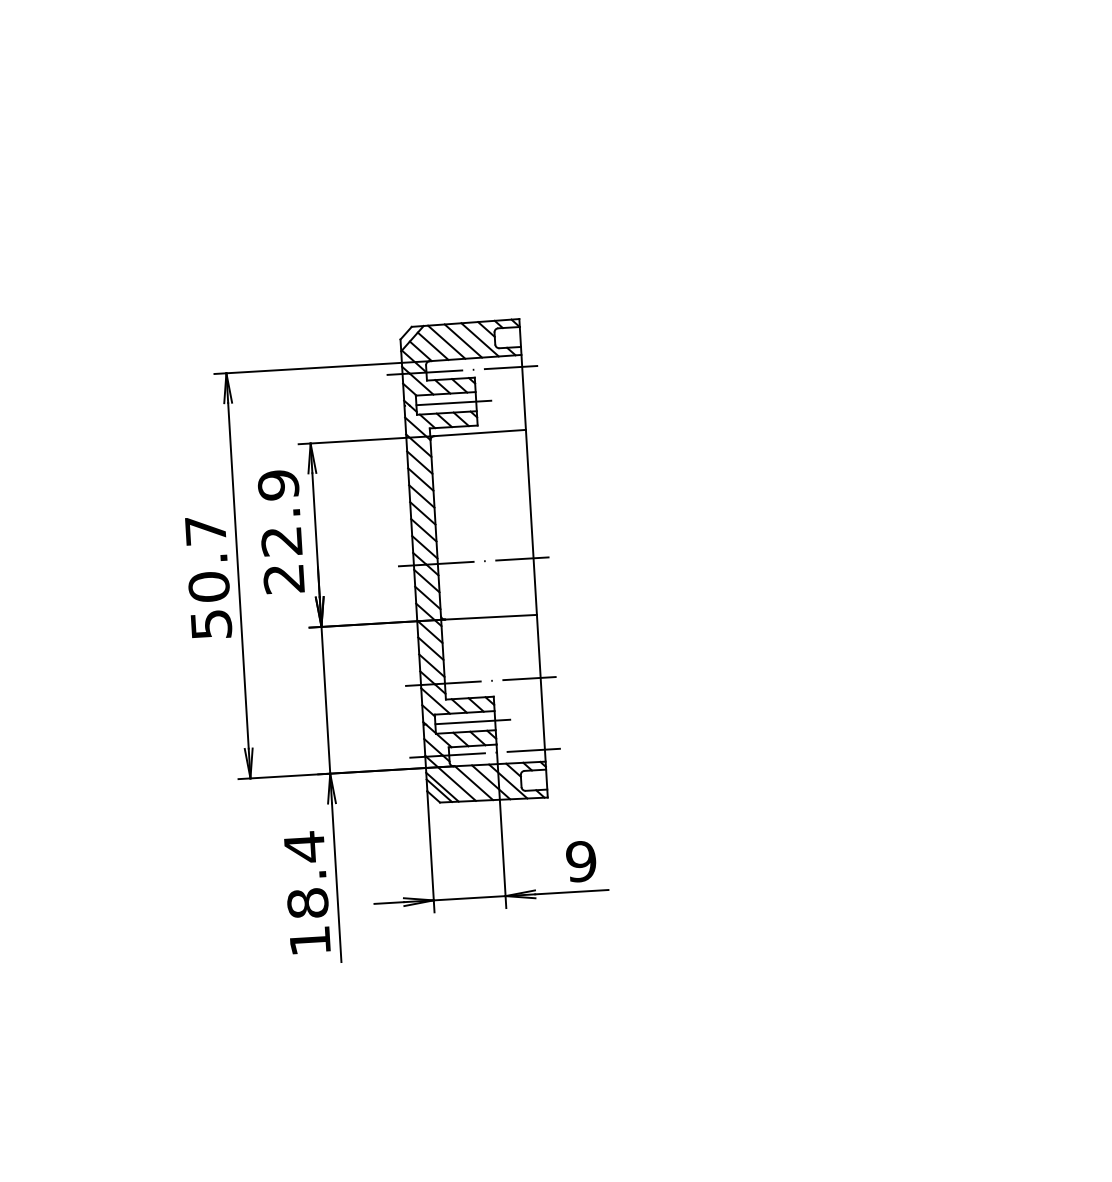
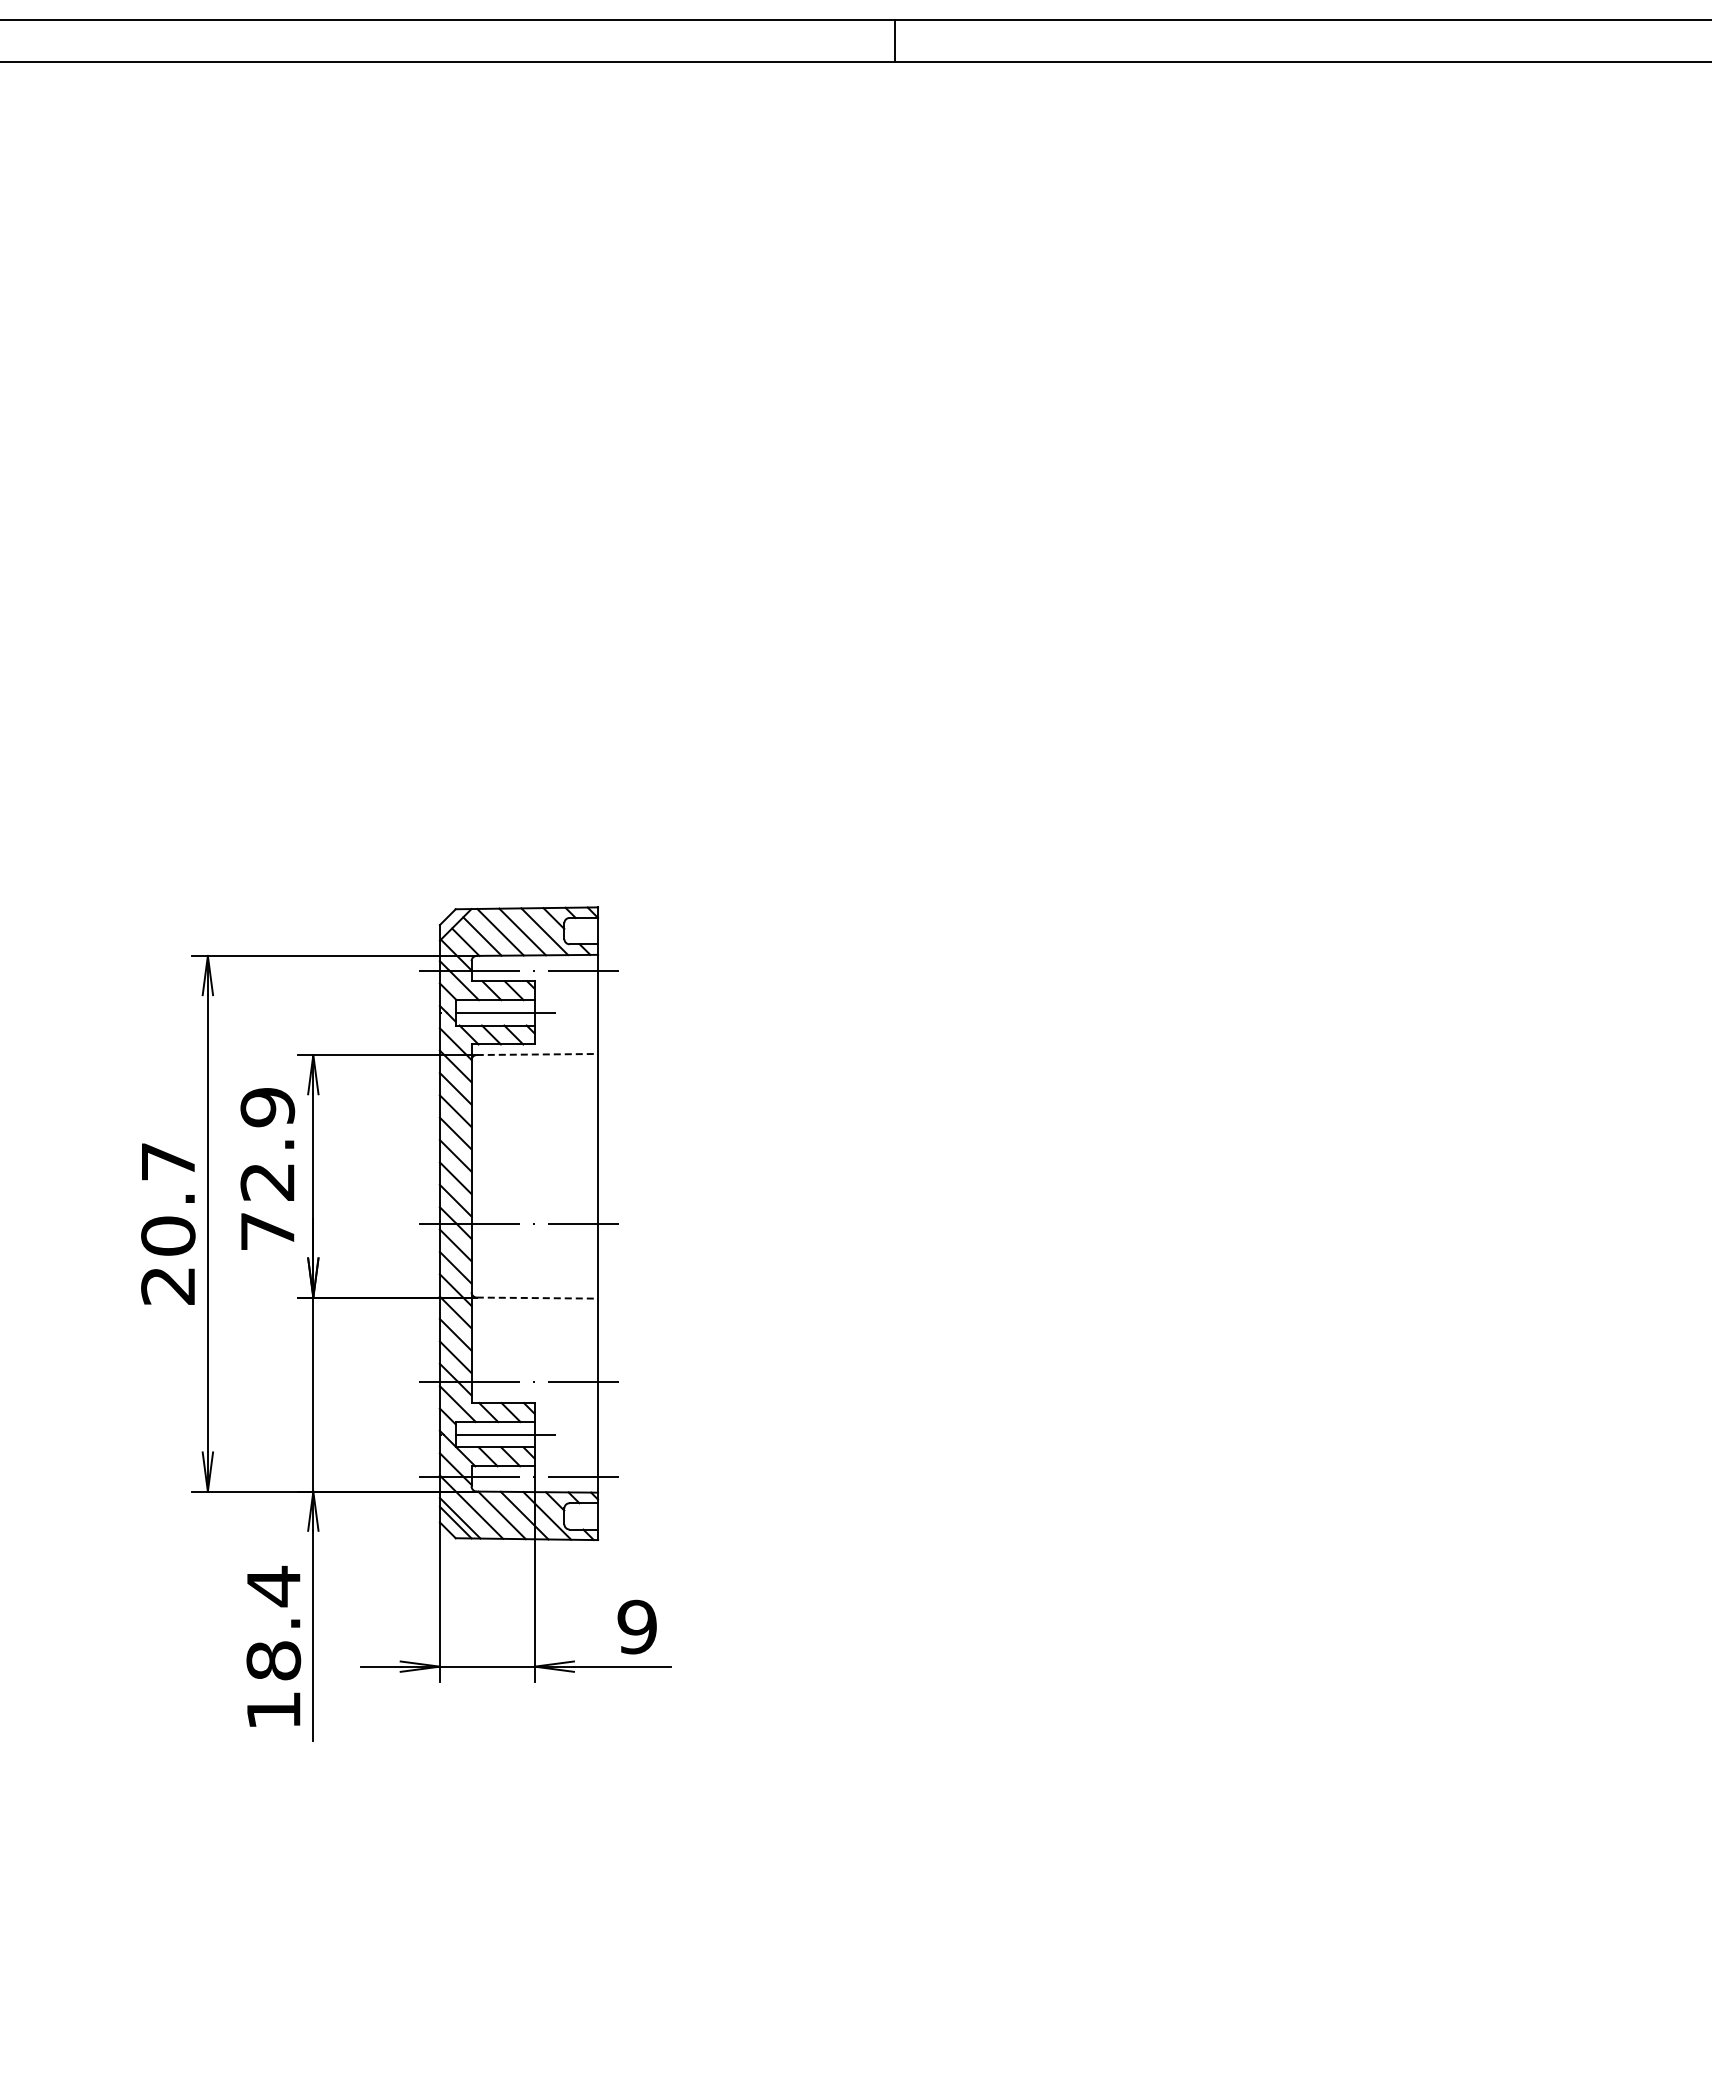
line: (480, 433) -> (537, 1054), solid -> dashed
text: (283, 579) -> (267, 1231), 22.9 -> 72.9
line: (491, 617) -> (537, 1298), solid -> dashed
text: (211, 624) -> (168, 1285), 50.7 -> 20.7

